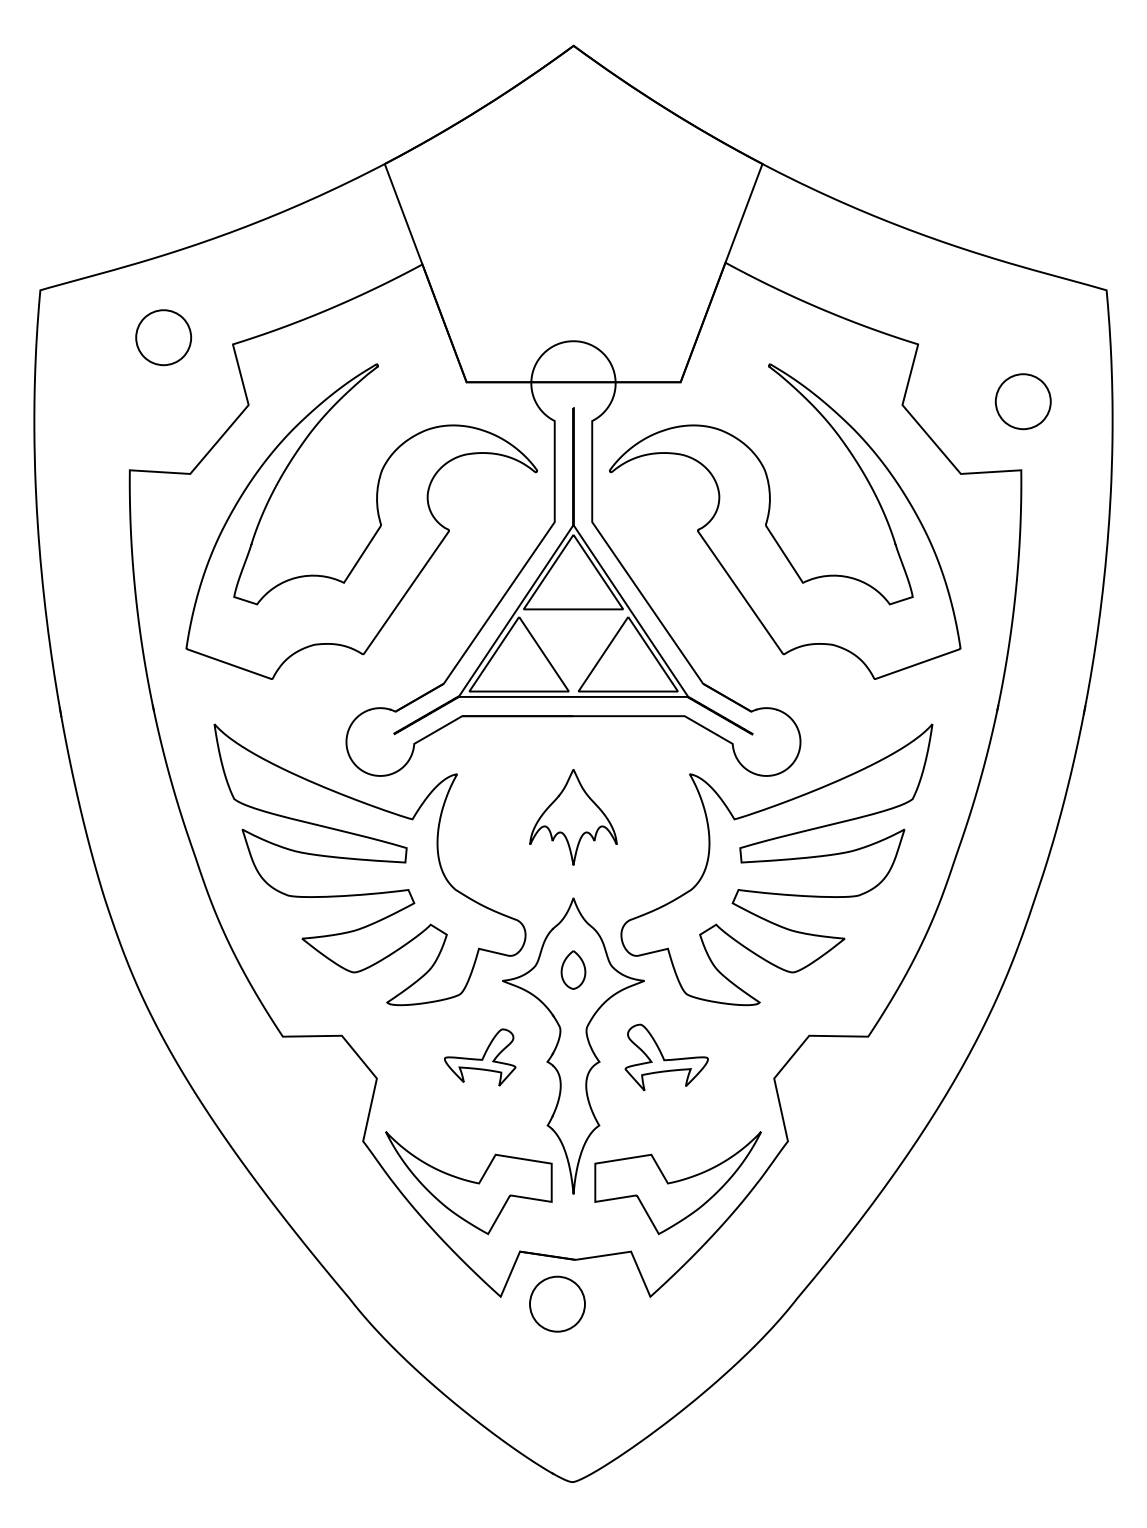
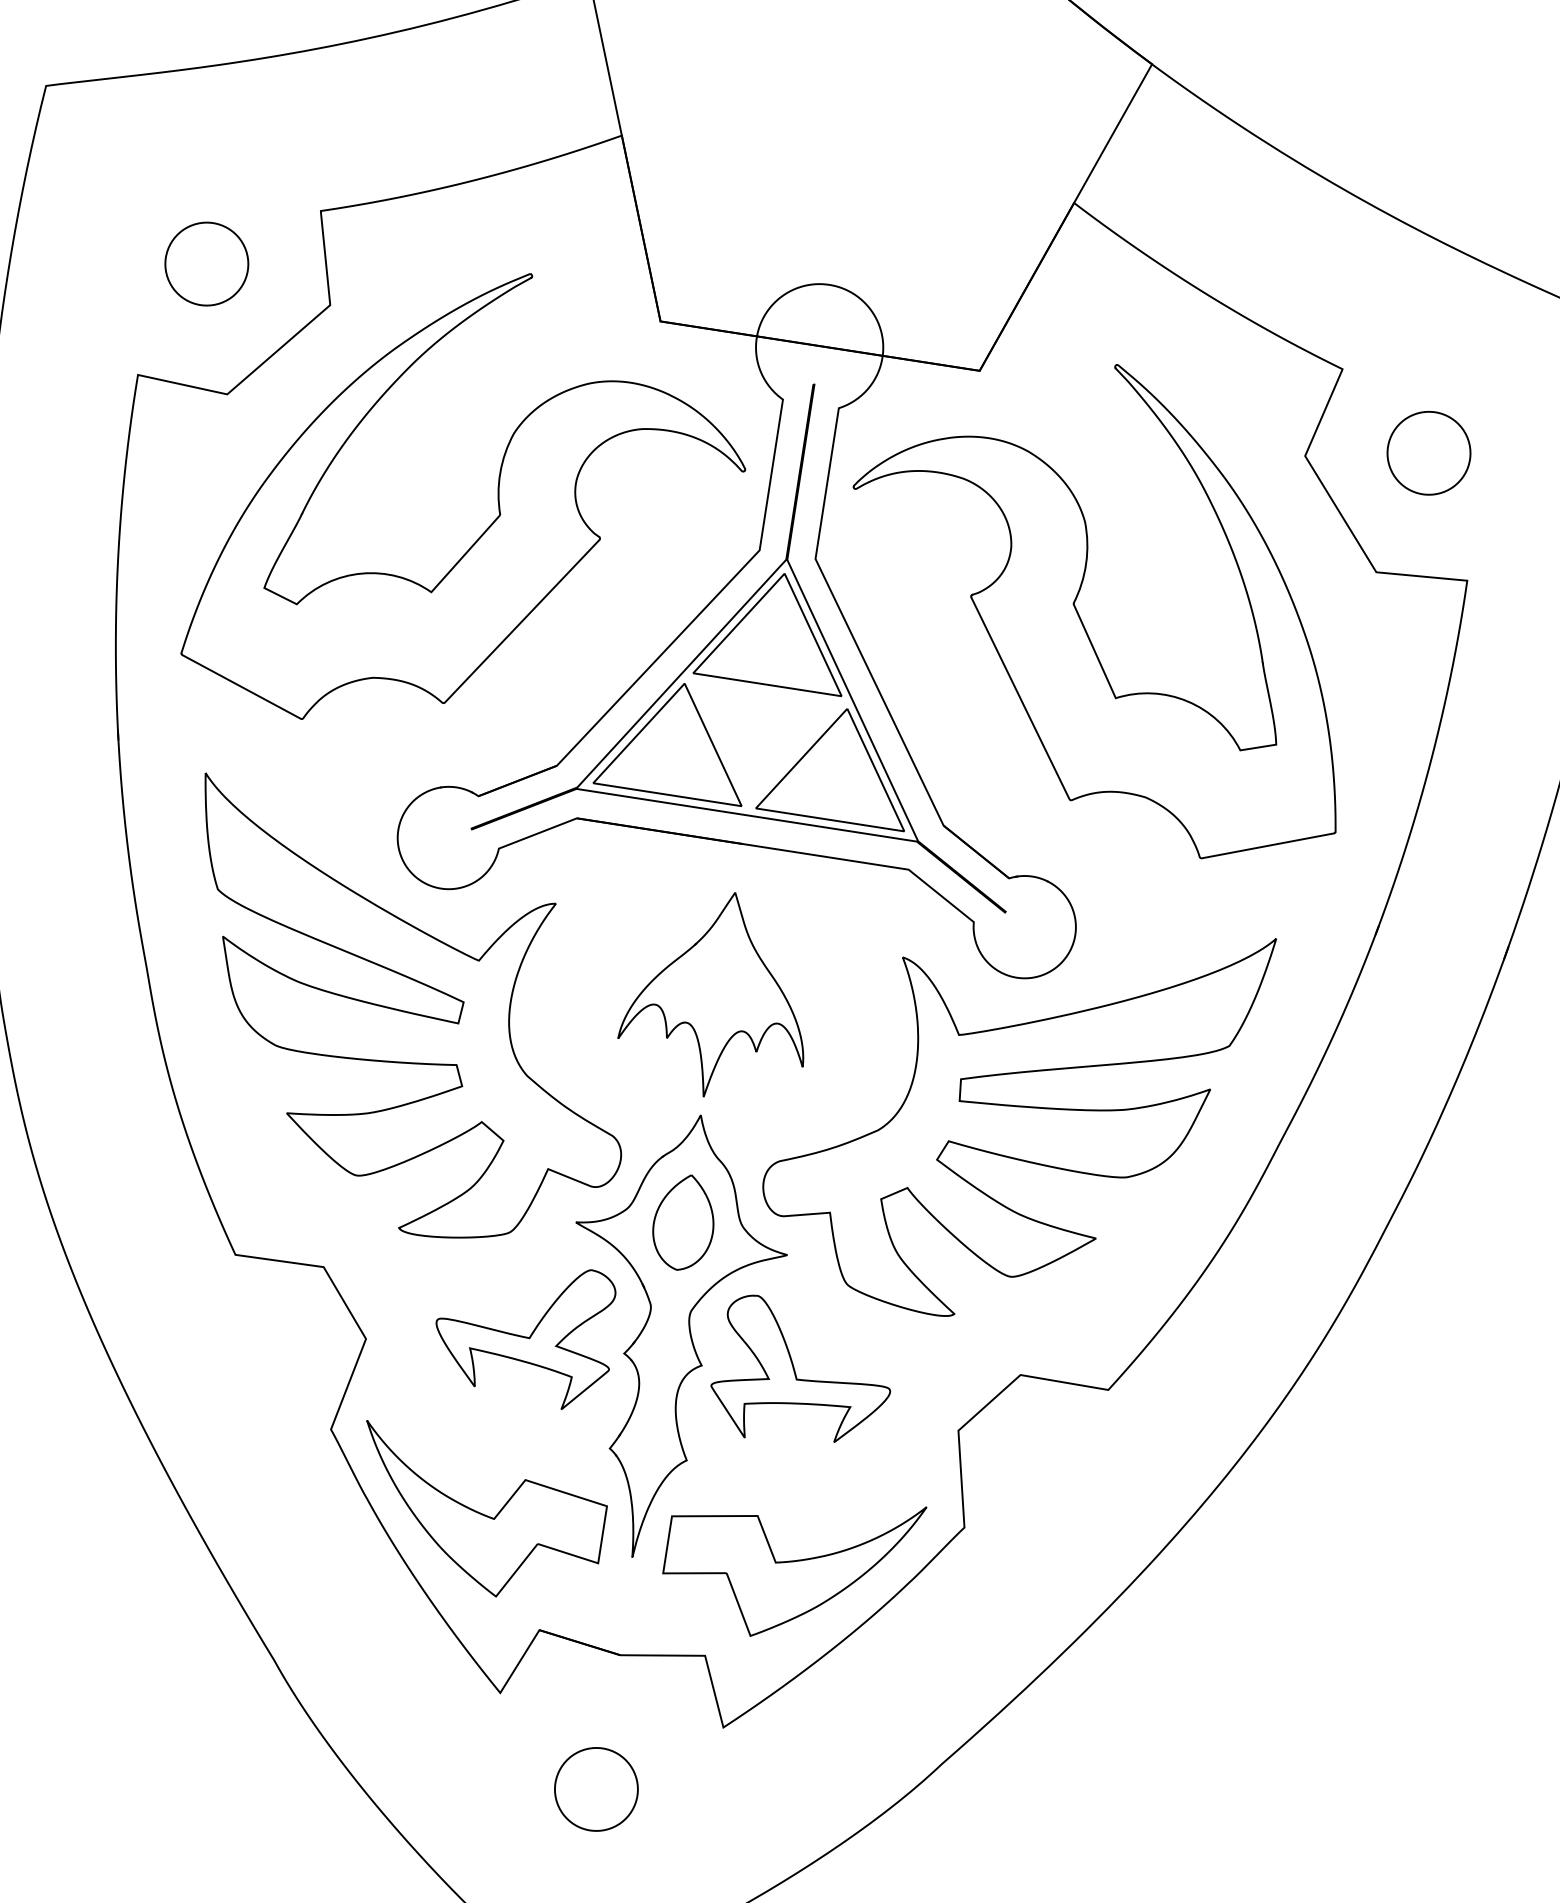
part: (163, 337) -> (206, 263), moved
part: (1022, 401) -> (1427, 452), moved
part: (573, 817) -> (719, 995), size x1.43
part: (573, 969) -> (684, 1221), size x1.67
part: (479, 1057) -> (523, 1331), size x1.67
part: (666, 1057) -> (802, 1374), size x1.43
part: (557, 1303) -> (596, 1788), moved

